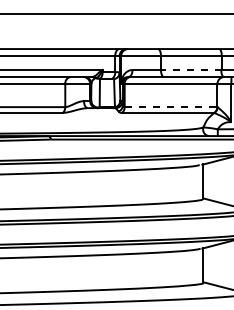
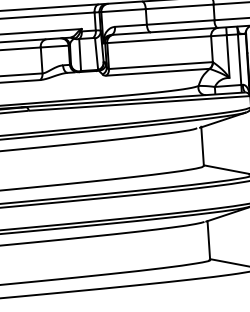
line: (190, 70) -> (179, 23), dashed -> solid
line: (171, 107) -> (161, 65), dashed -> solid

